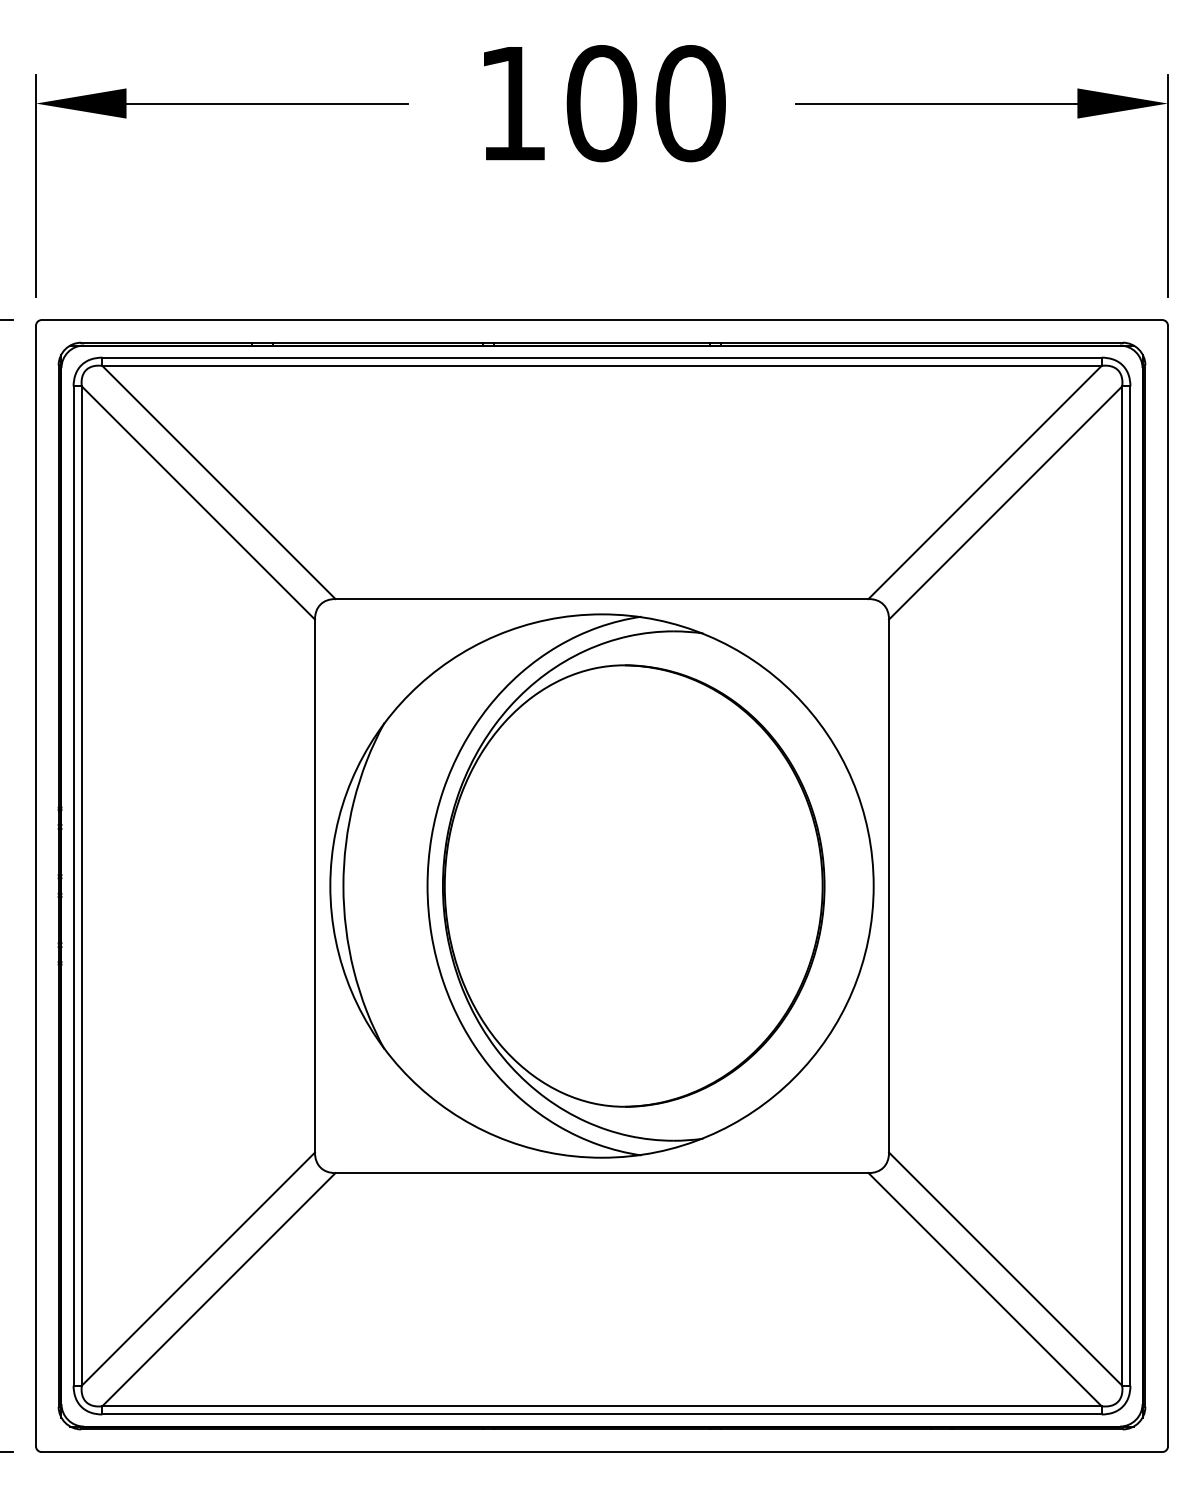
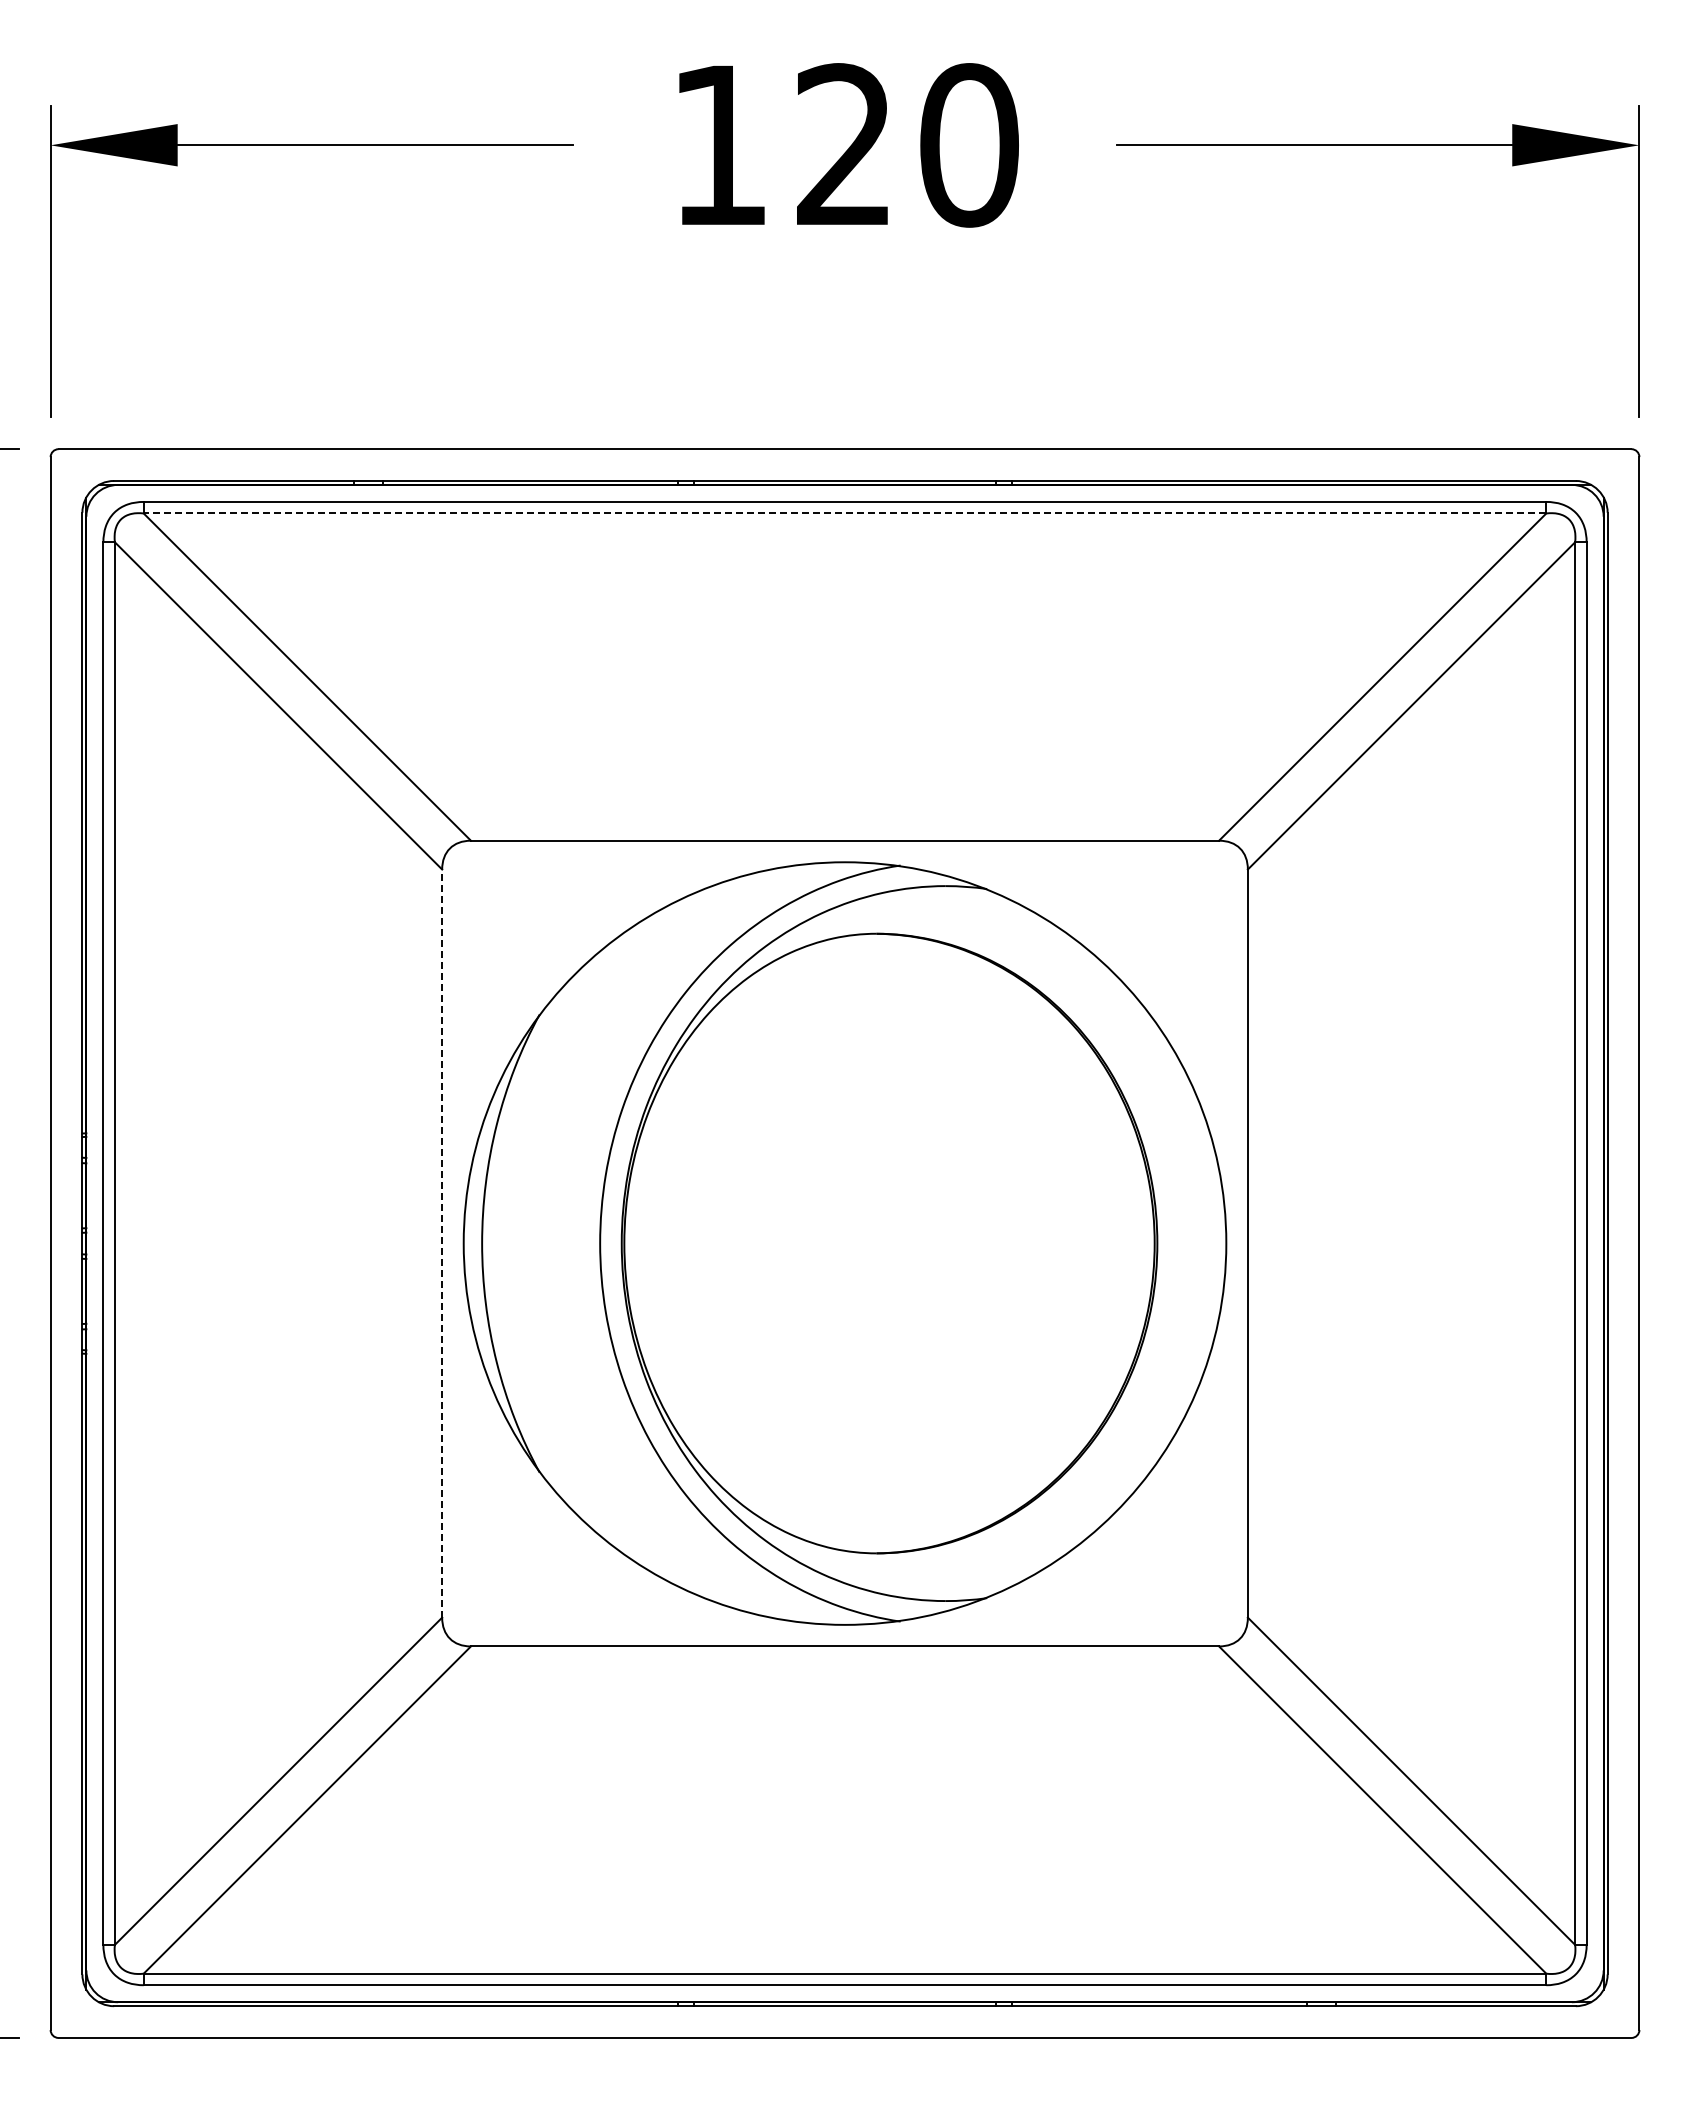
text: (601, 103) -> (844, 145), 100 -> 120
line: (601, 365) -> (844, 513), solid -> dashed
line: (315, 886) -> (442, 1243), solid -> dashed

